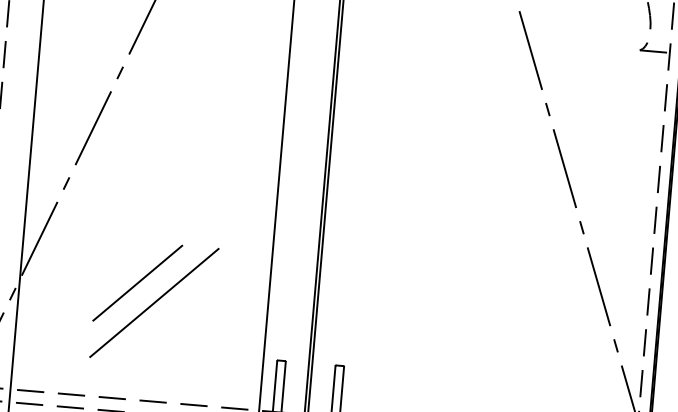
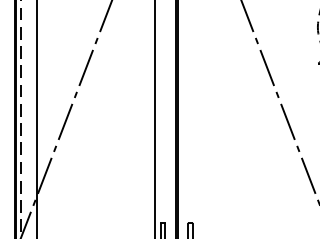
line: (137, 282) -> (92, 192), removed
line: (155, 303) -> (101, 201), removed

